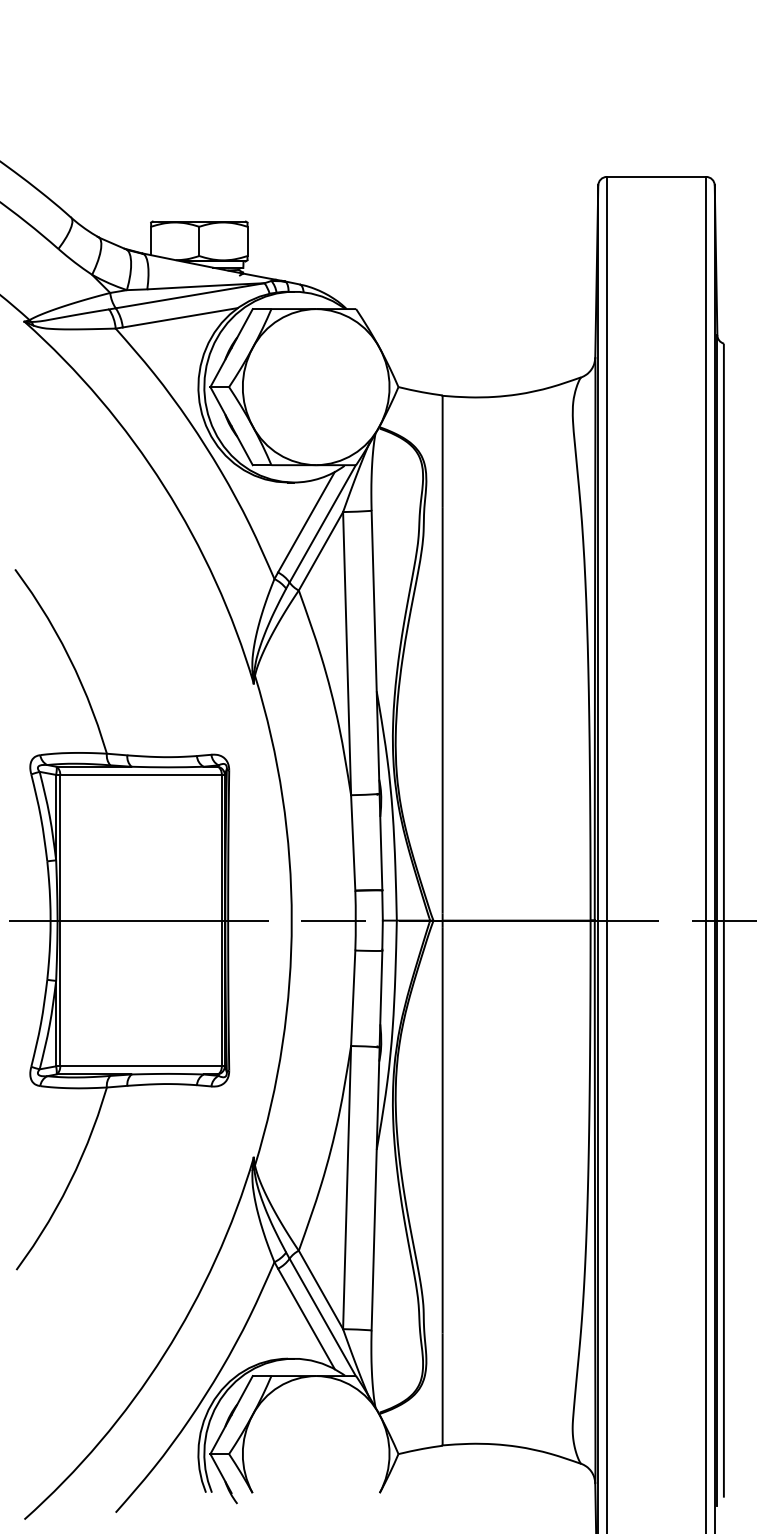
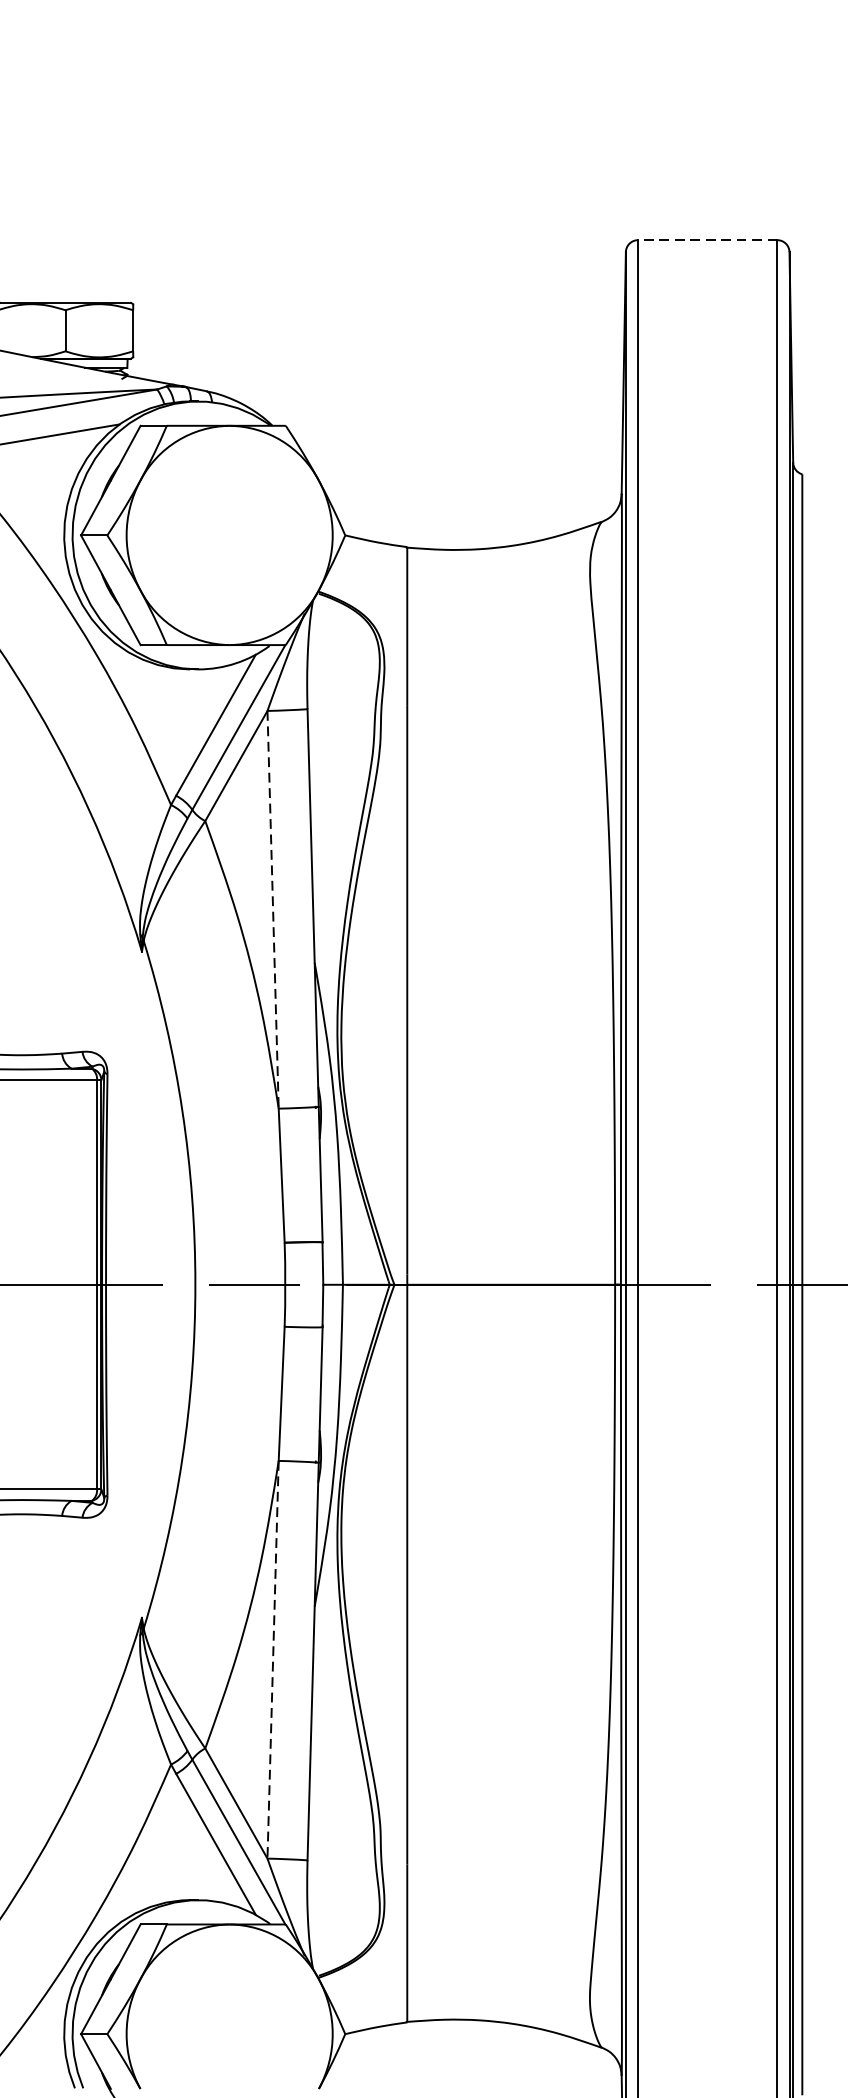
line: (656, 176) -> (707, 239), solid -> dashed
line: (347, 653) -> (273, 909), solid -> dashed
line: (347, 1187) -> (273, 1659), solid -> dashed

